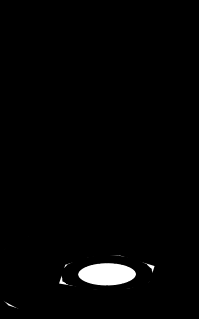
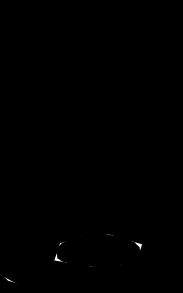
fill: (107, 273) -> (98, 251), added

